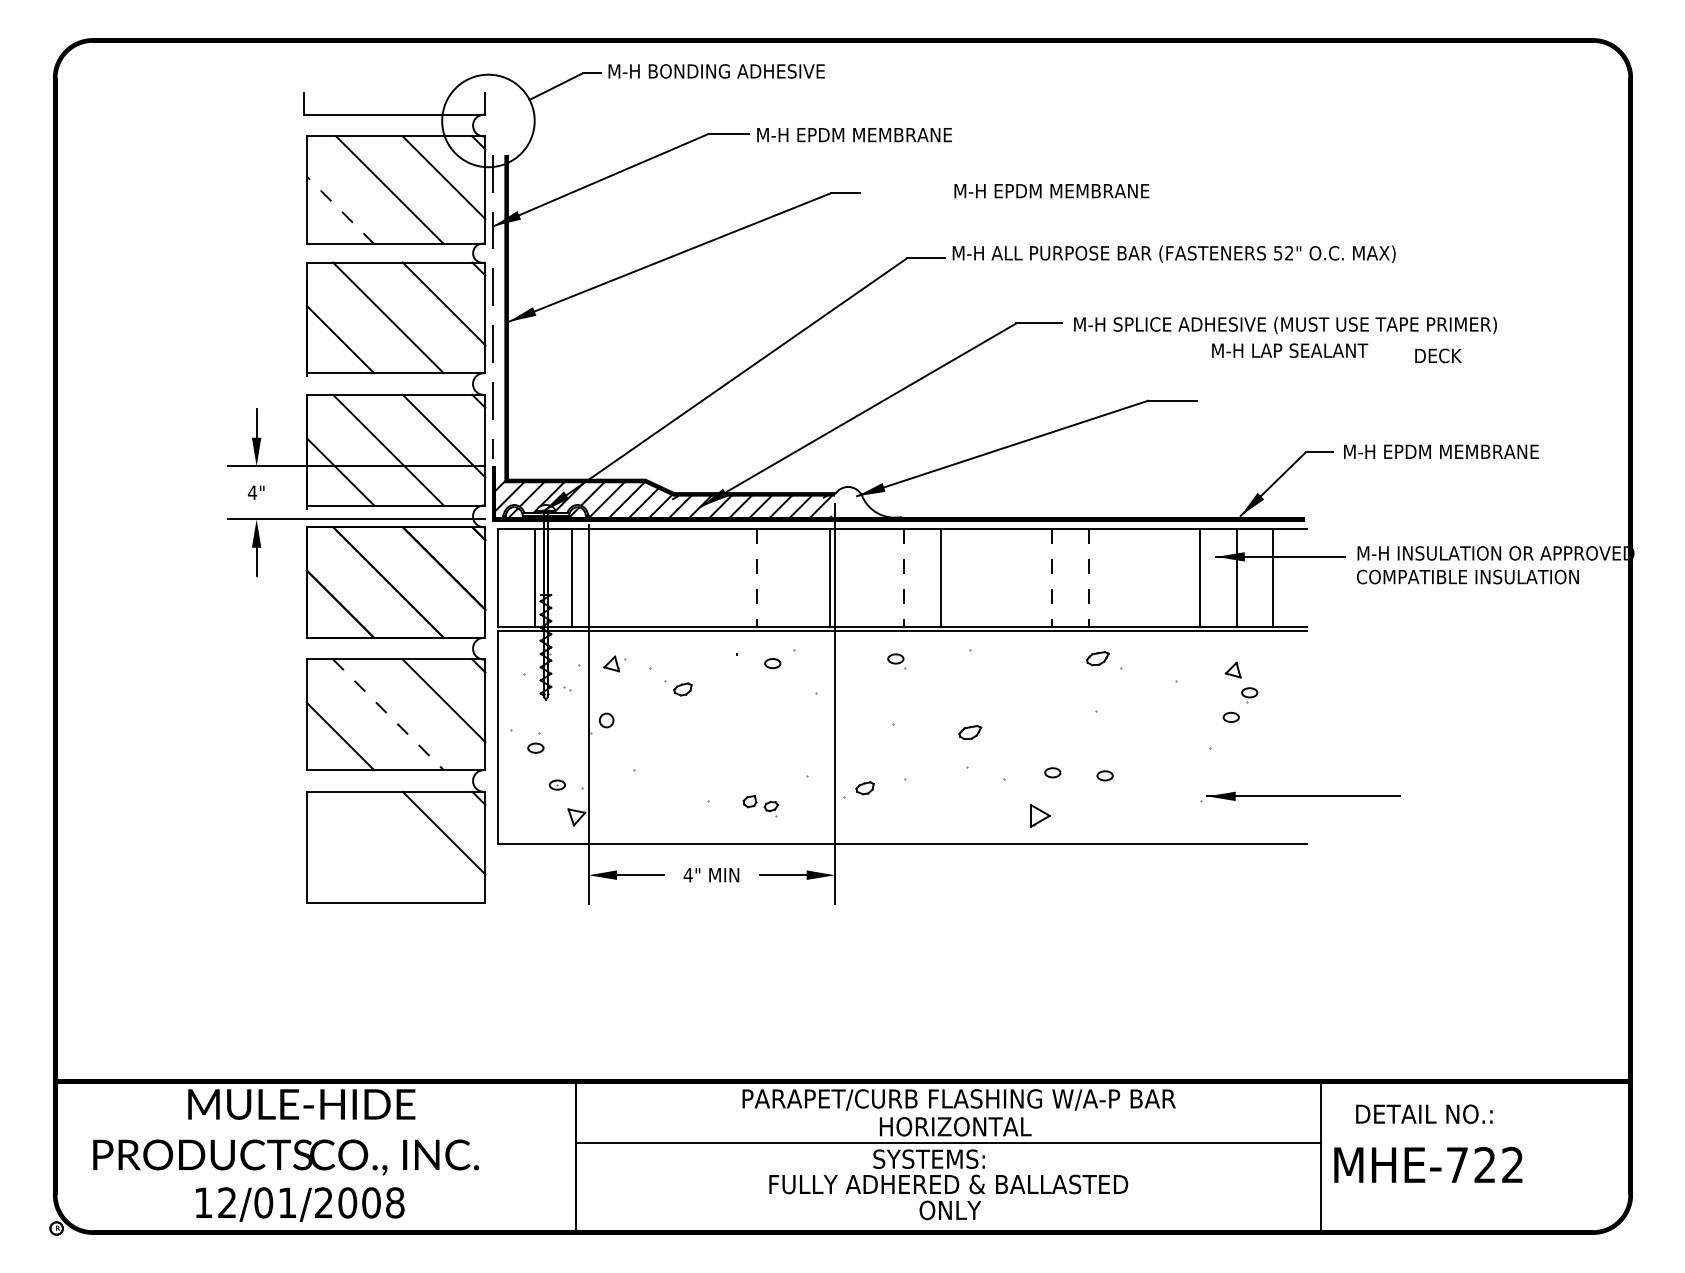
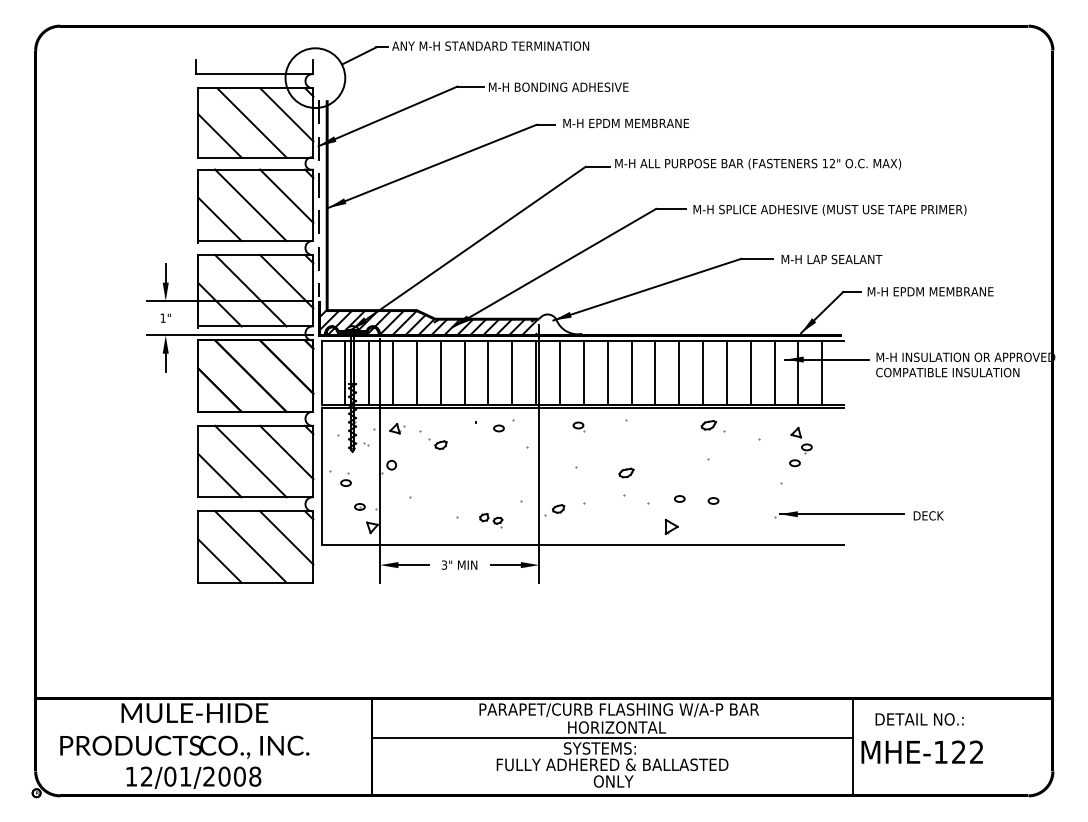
text: (759, 70) -> (490, 45), M-H BONDING ADHESIVE -> ANY M-H STANDARD TERMINATION
text: (888, 133) -> (573, 86), M-H EPDM MEMBRANE -> M-H BONDING ADHESIVE
text: (1052, 191) -> (626, 123), moved
line: (339, 209) -> (219, 135), dashed -> solid
text: (1276, 253) -> (824, 163), 52" -> 12"
text: (1289, 350) -> (831, 259), moved
text: (1438, 355) -> (928, 515), moved
text: (251, 491) -> (162, 317), 4" -> 1"
line: (609, 576) -> (393, 372), added
line: (645, 576) -> (416, 372), added
line: (682, 576) -> (440, 372), added
line: (719, 576) -> (464, 372), added
line: (793, 576) -> (512, 372), added
line: (868, 576) -> (560, 372), added
line: (978, 576) -> (631, 372), added
line: (1015, 576) -> (655, 372), added
line: (1125, 576) -> (726, 372), added
line: (1162, 576) -> (750, 372), added
line: (756, 578) -> (488, 373), dashed -> solid
line: (903, 578) -> (583, 373), dashed -> solid
line: (1052, 578) -> (679, 373), dashed -> solid
line: (1089, 578) -> (703, 373), dashed -> solid
line: (387, 714) -> (250, 461), dashed -> solid
line: (387, 846) -> (250, 546), added
line: (339, 868) -> (219, 560), added
text: (688, 874) -> (444, 564), 4" -> 3"
text: (1456, 1163) -> (940, 751), MHE-722 -> MHE-122

